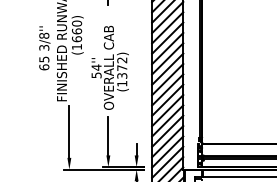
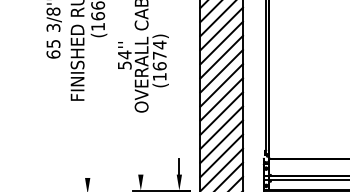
text: (122, 67) -> (160, 54), (1372) -> (1674)
line: (69, 131) -> (87, 142), removed
line: (108, 135) -> (141, 147), removed

